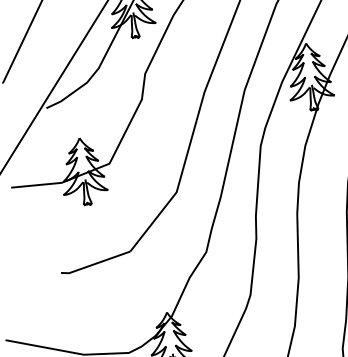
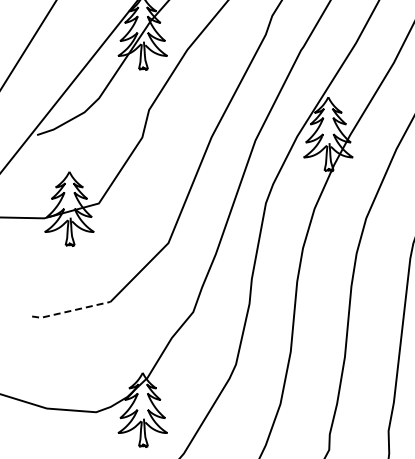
line: (95, 263) -> (70, 310), solid -> dashed

